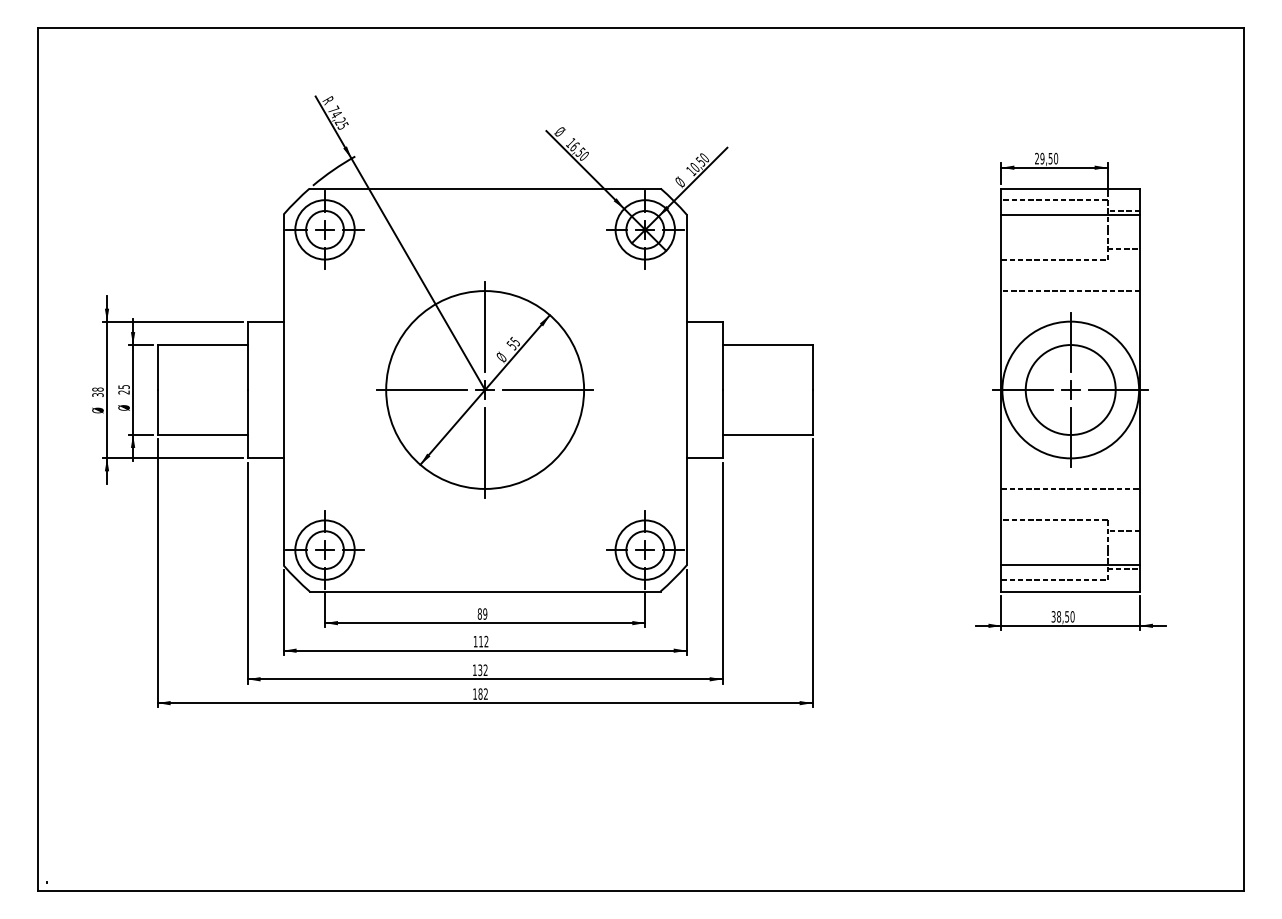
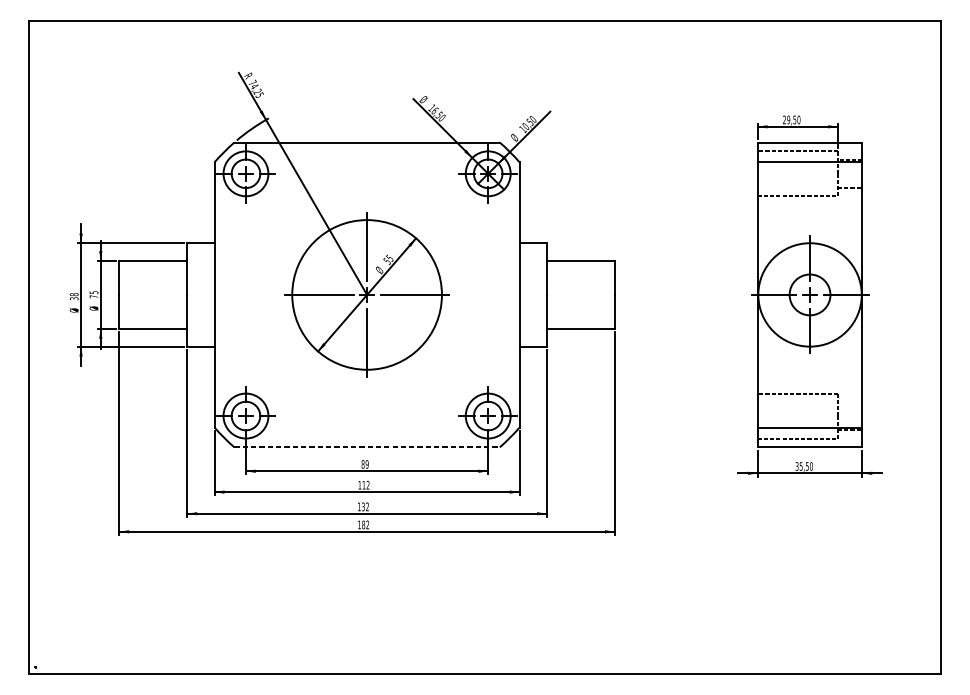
line: (1070, 291) -> (809, 220), removed
circle: (1070, 389) -> (809, 294), size x0.6
text: (123, 392) -> (93, 296), 25 -> 75
line: (1070, 488) -> (809, 369), removed
line: (1123, 531) -> (849, 401), removed
line: (485, 591) -> (367, 447), solid -> dashed
text: (1059, 616) -> (801, 466), 38,50 -> 35,50

